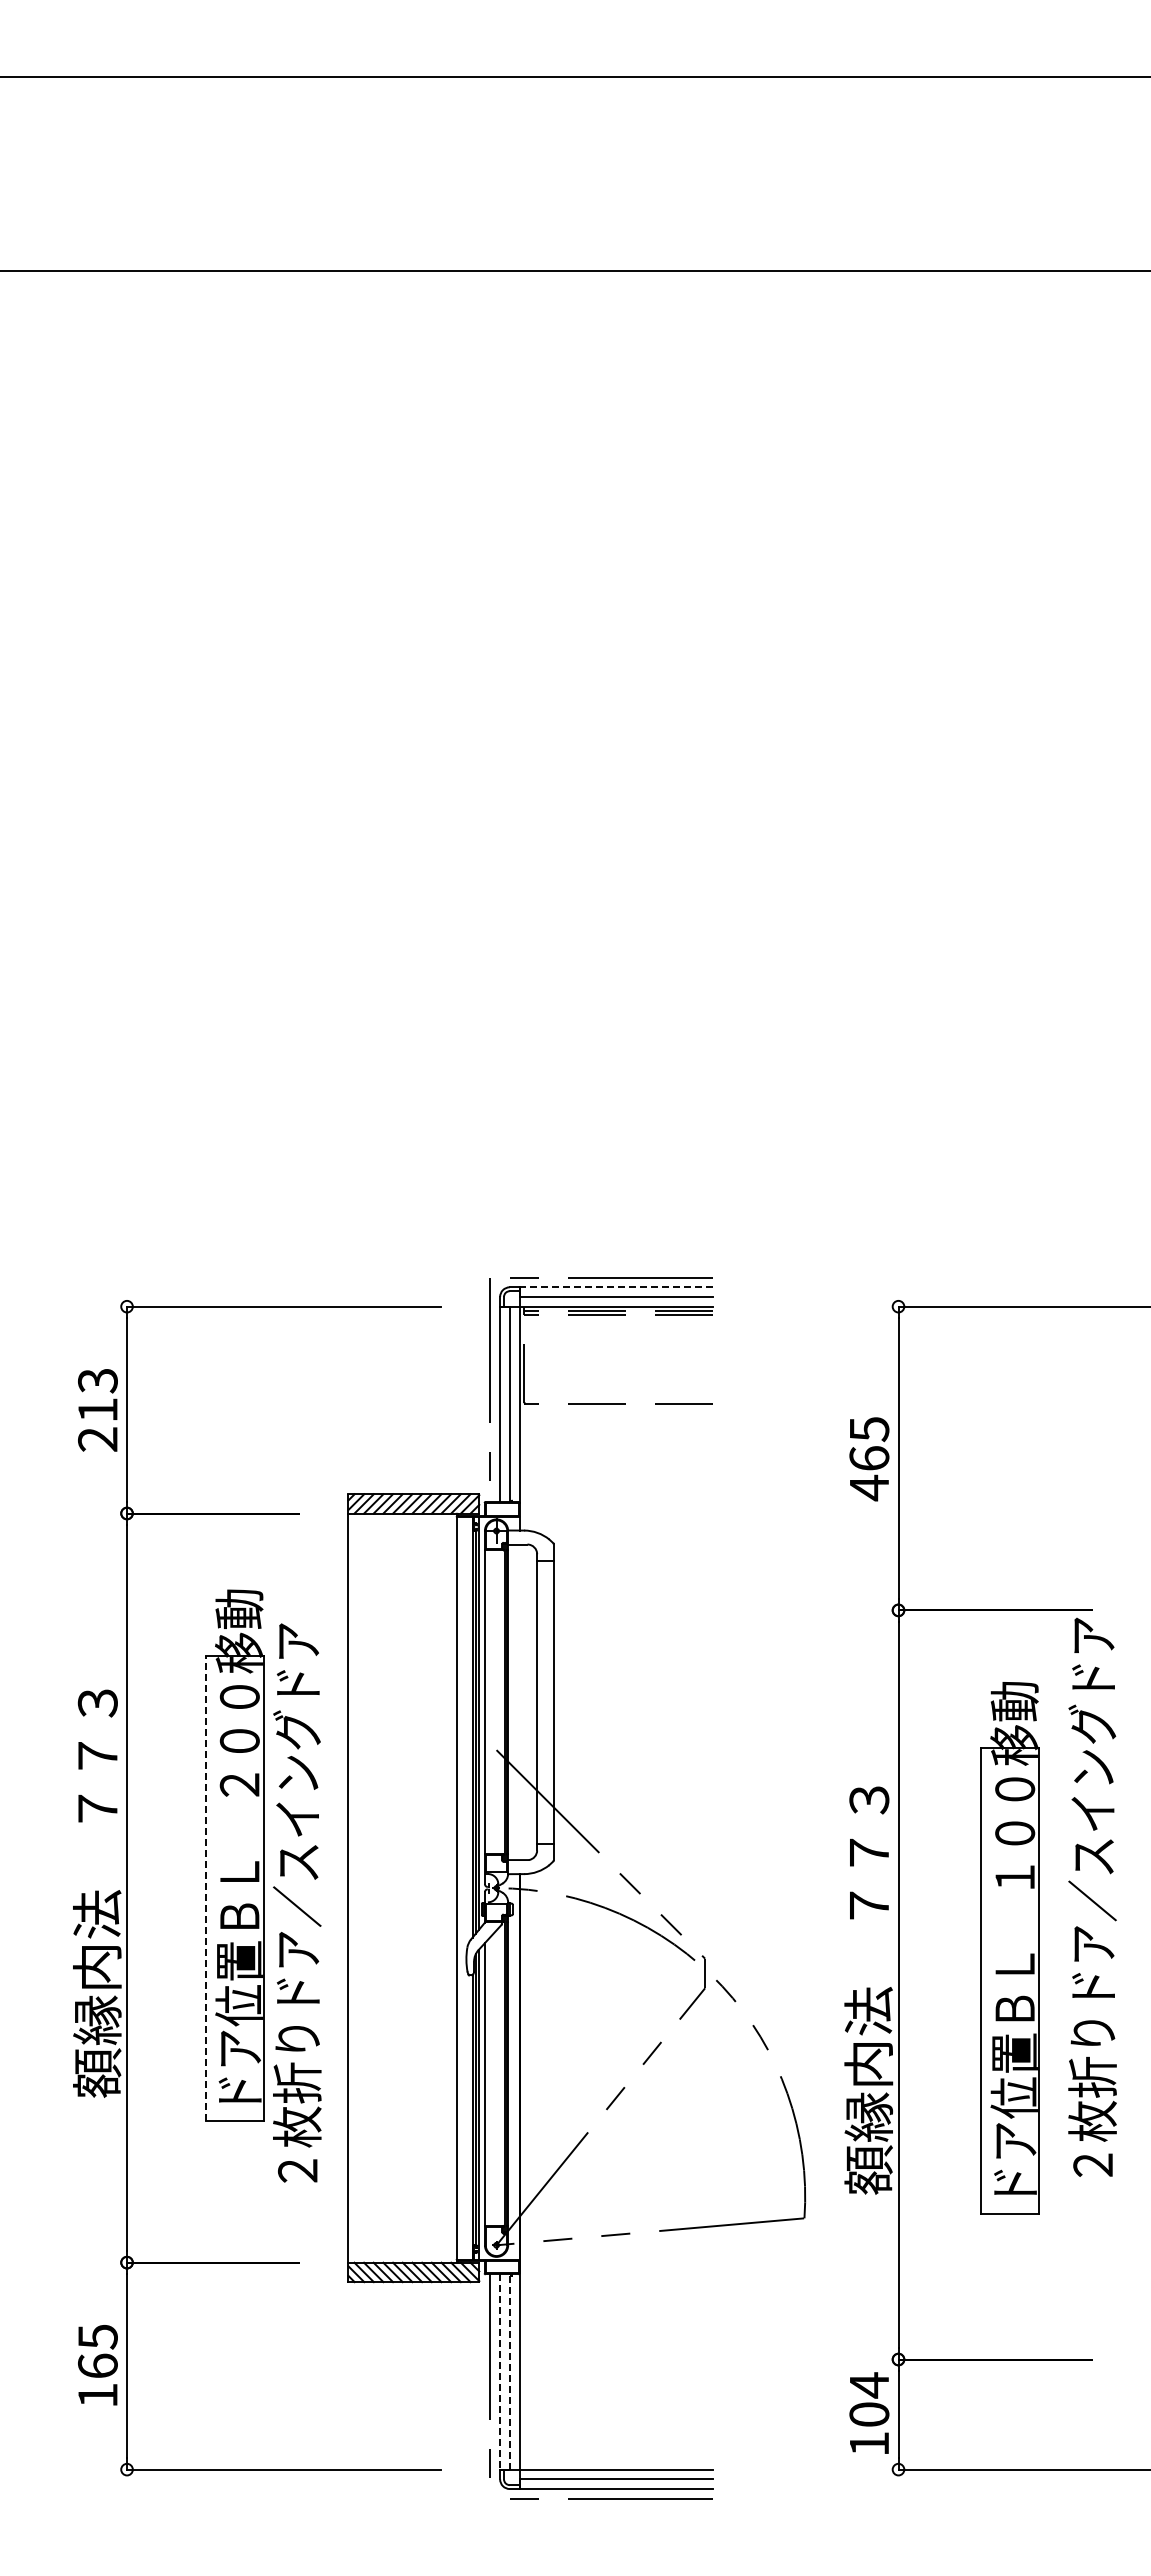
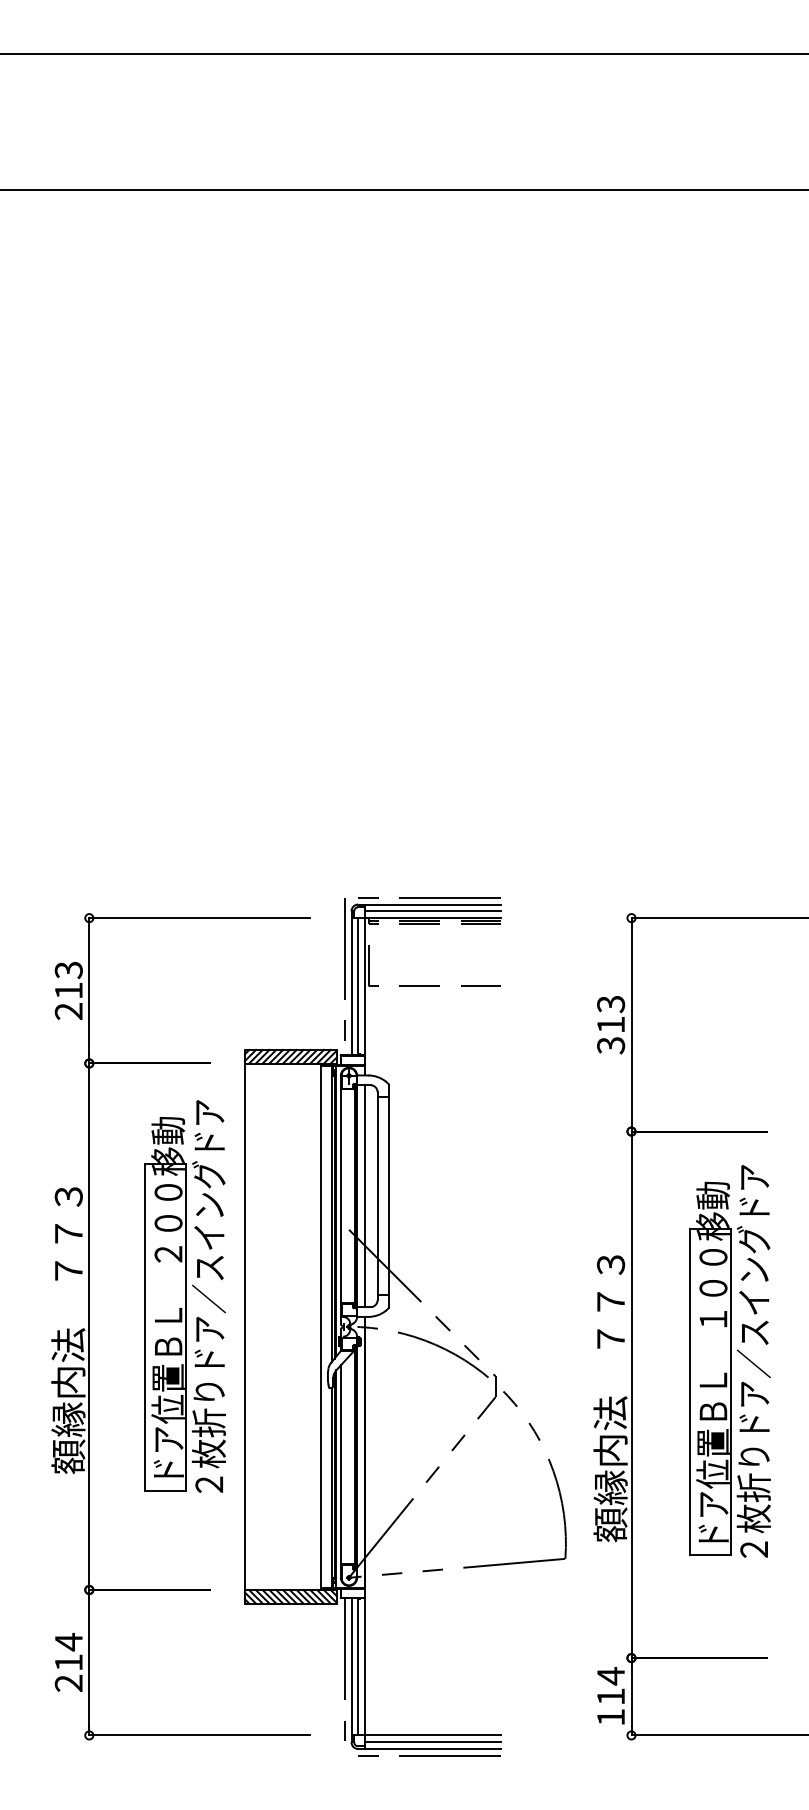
line: (616, 1287) -> (433, 904), dashed -> solid
text: (869, 1459) -> (611, 1025), 465 -> 313
line: (519, 1702) -> (365, 1196), added
line: (206, 1888) -> (145, 1327), dashed -> solid
text: (1092, 1896) -> (753, 1360), moved
text: (297, 1902) -> (209, 1296), moved
text: (97, 2365) -> (68, 1662), 165 -> 214
line: (500, 2372) -> (351, 1667), dashed -> solid
line: (509, 2372) -> (358, 1667), dashed -> solid
text: (869, 2414) -> (611, 1696), 104 -> 114

